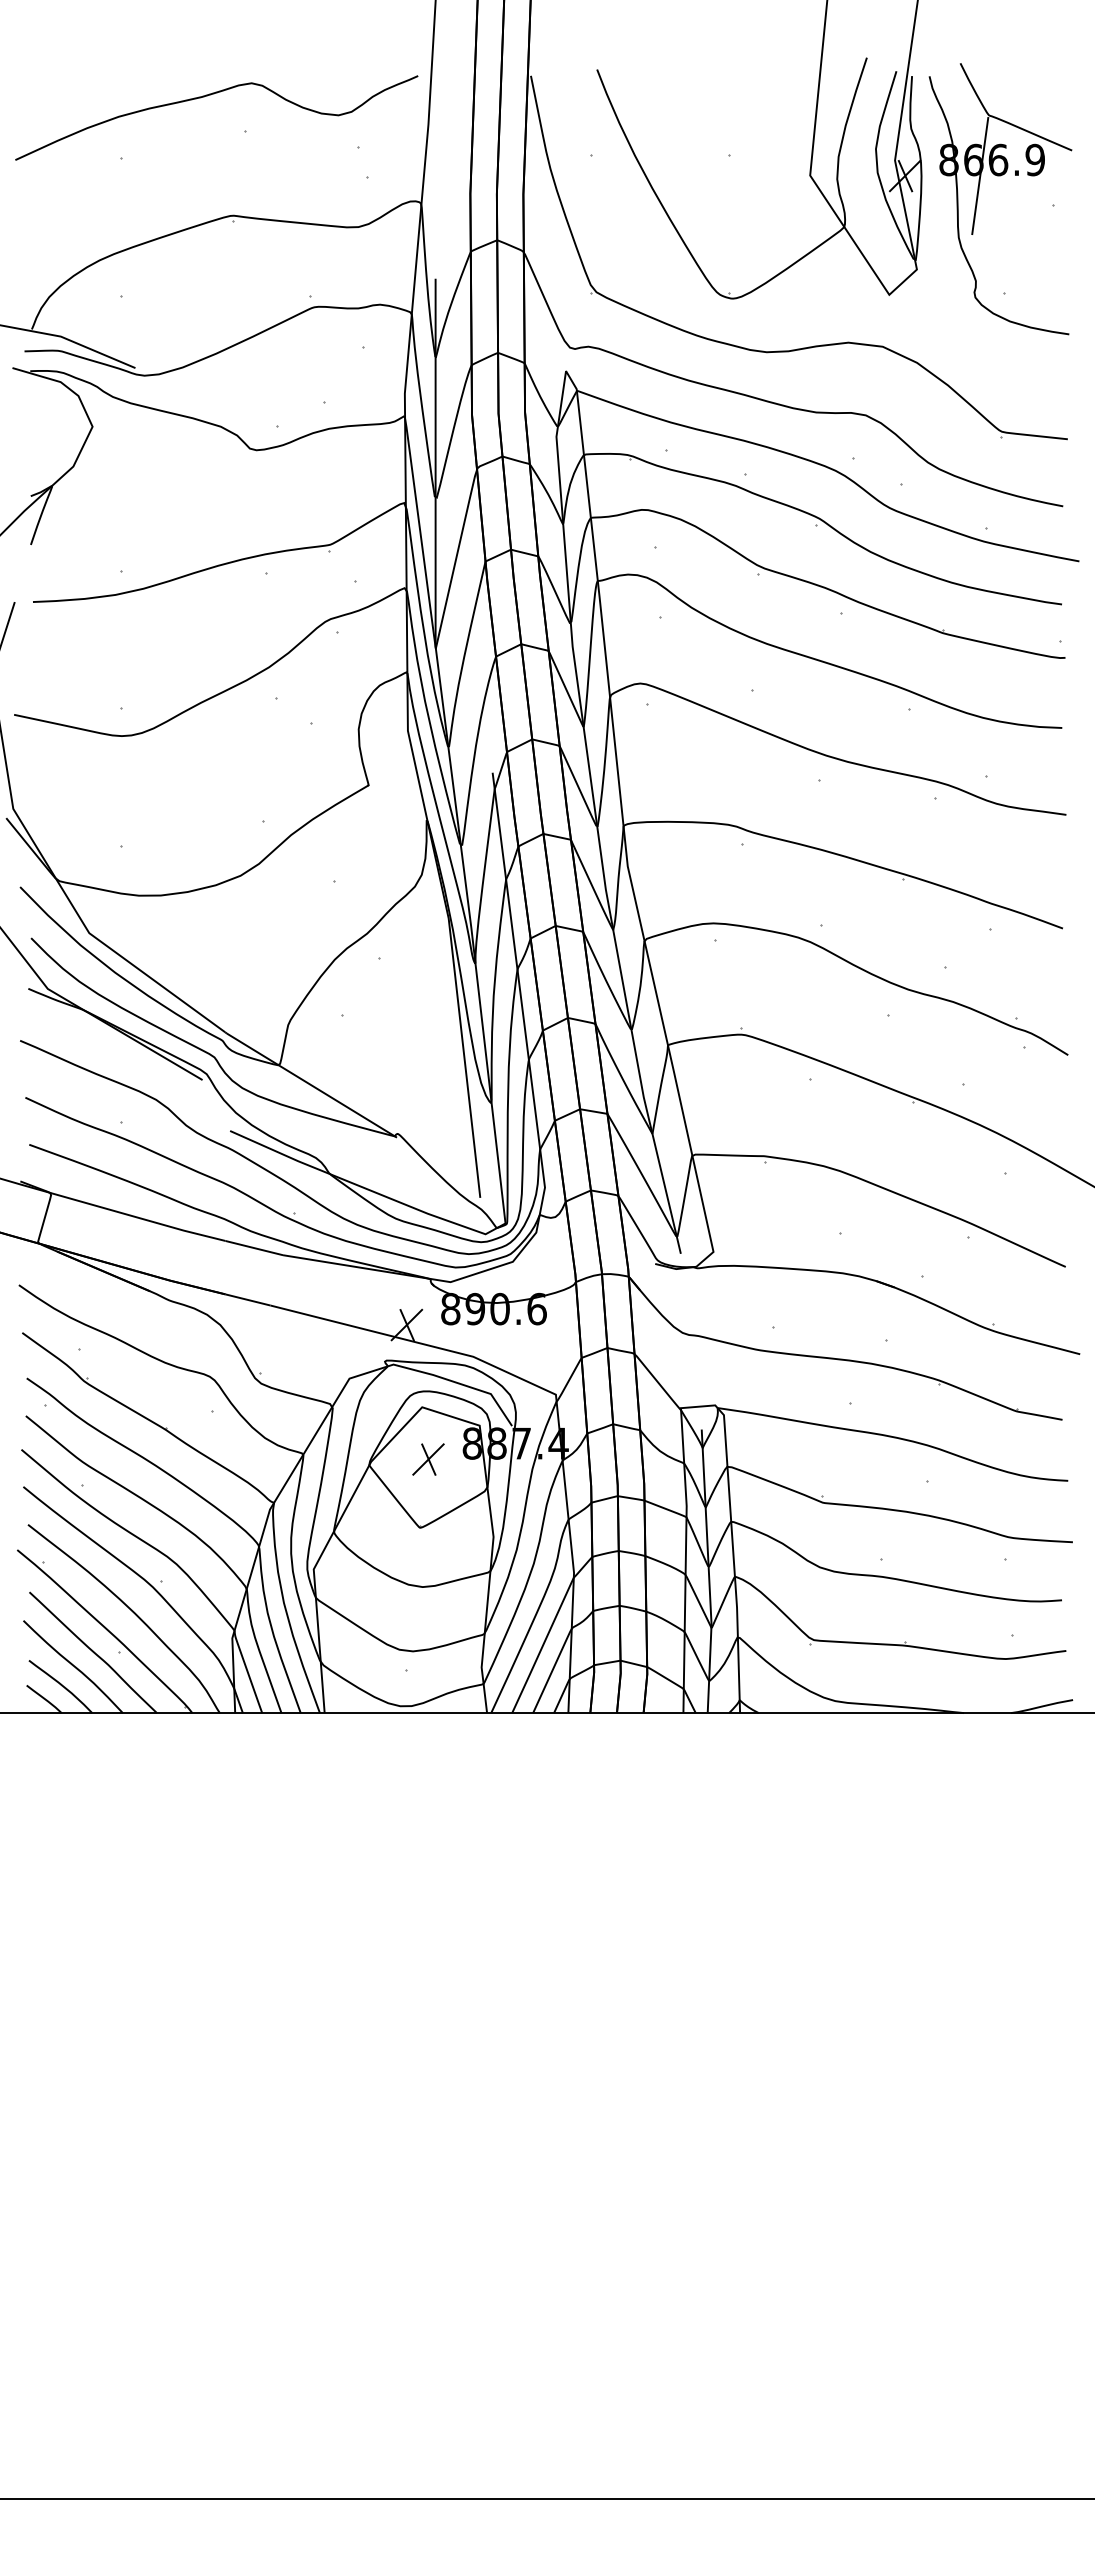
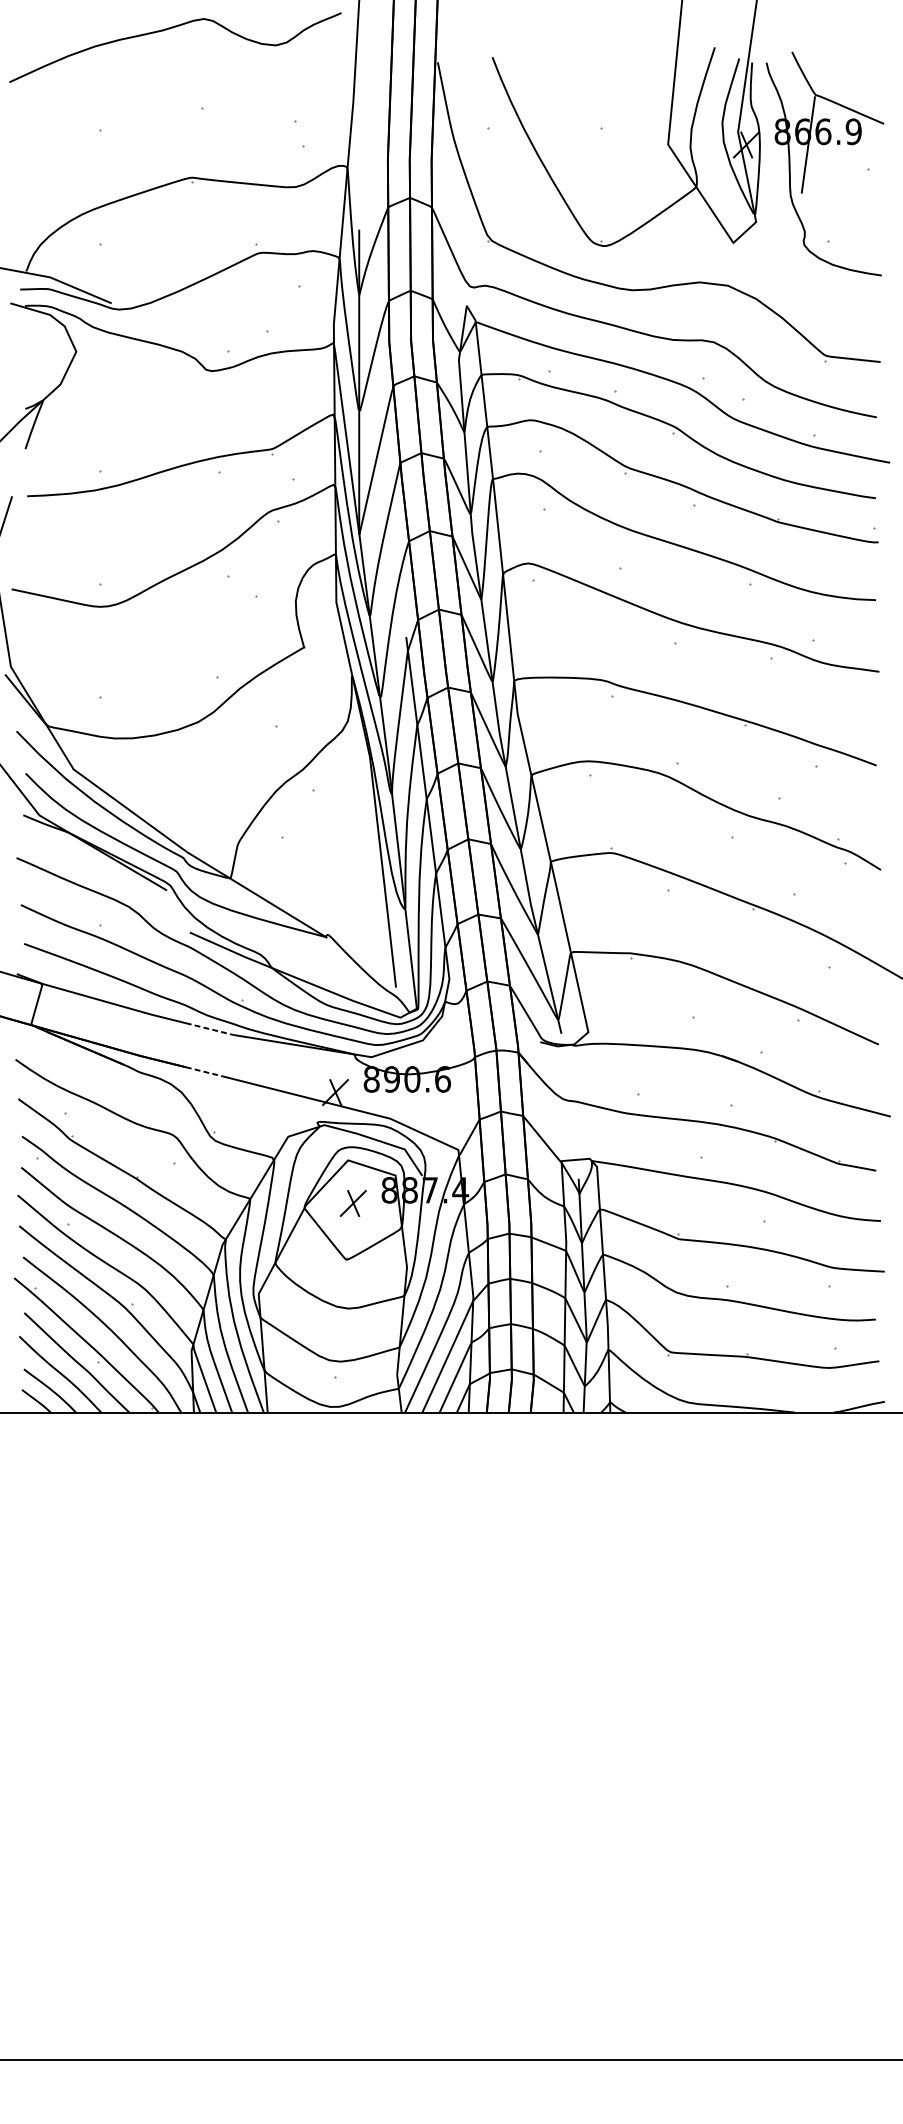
curve: (210, 95) -> (170, 29), moved
line: (254, 1248) -> (209, 1029), solid -> dashed
line: (248, 1300) -> (204, 1072), solid -> dashed

